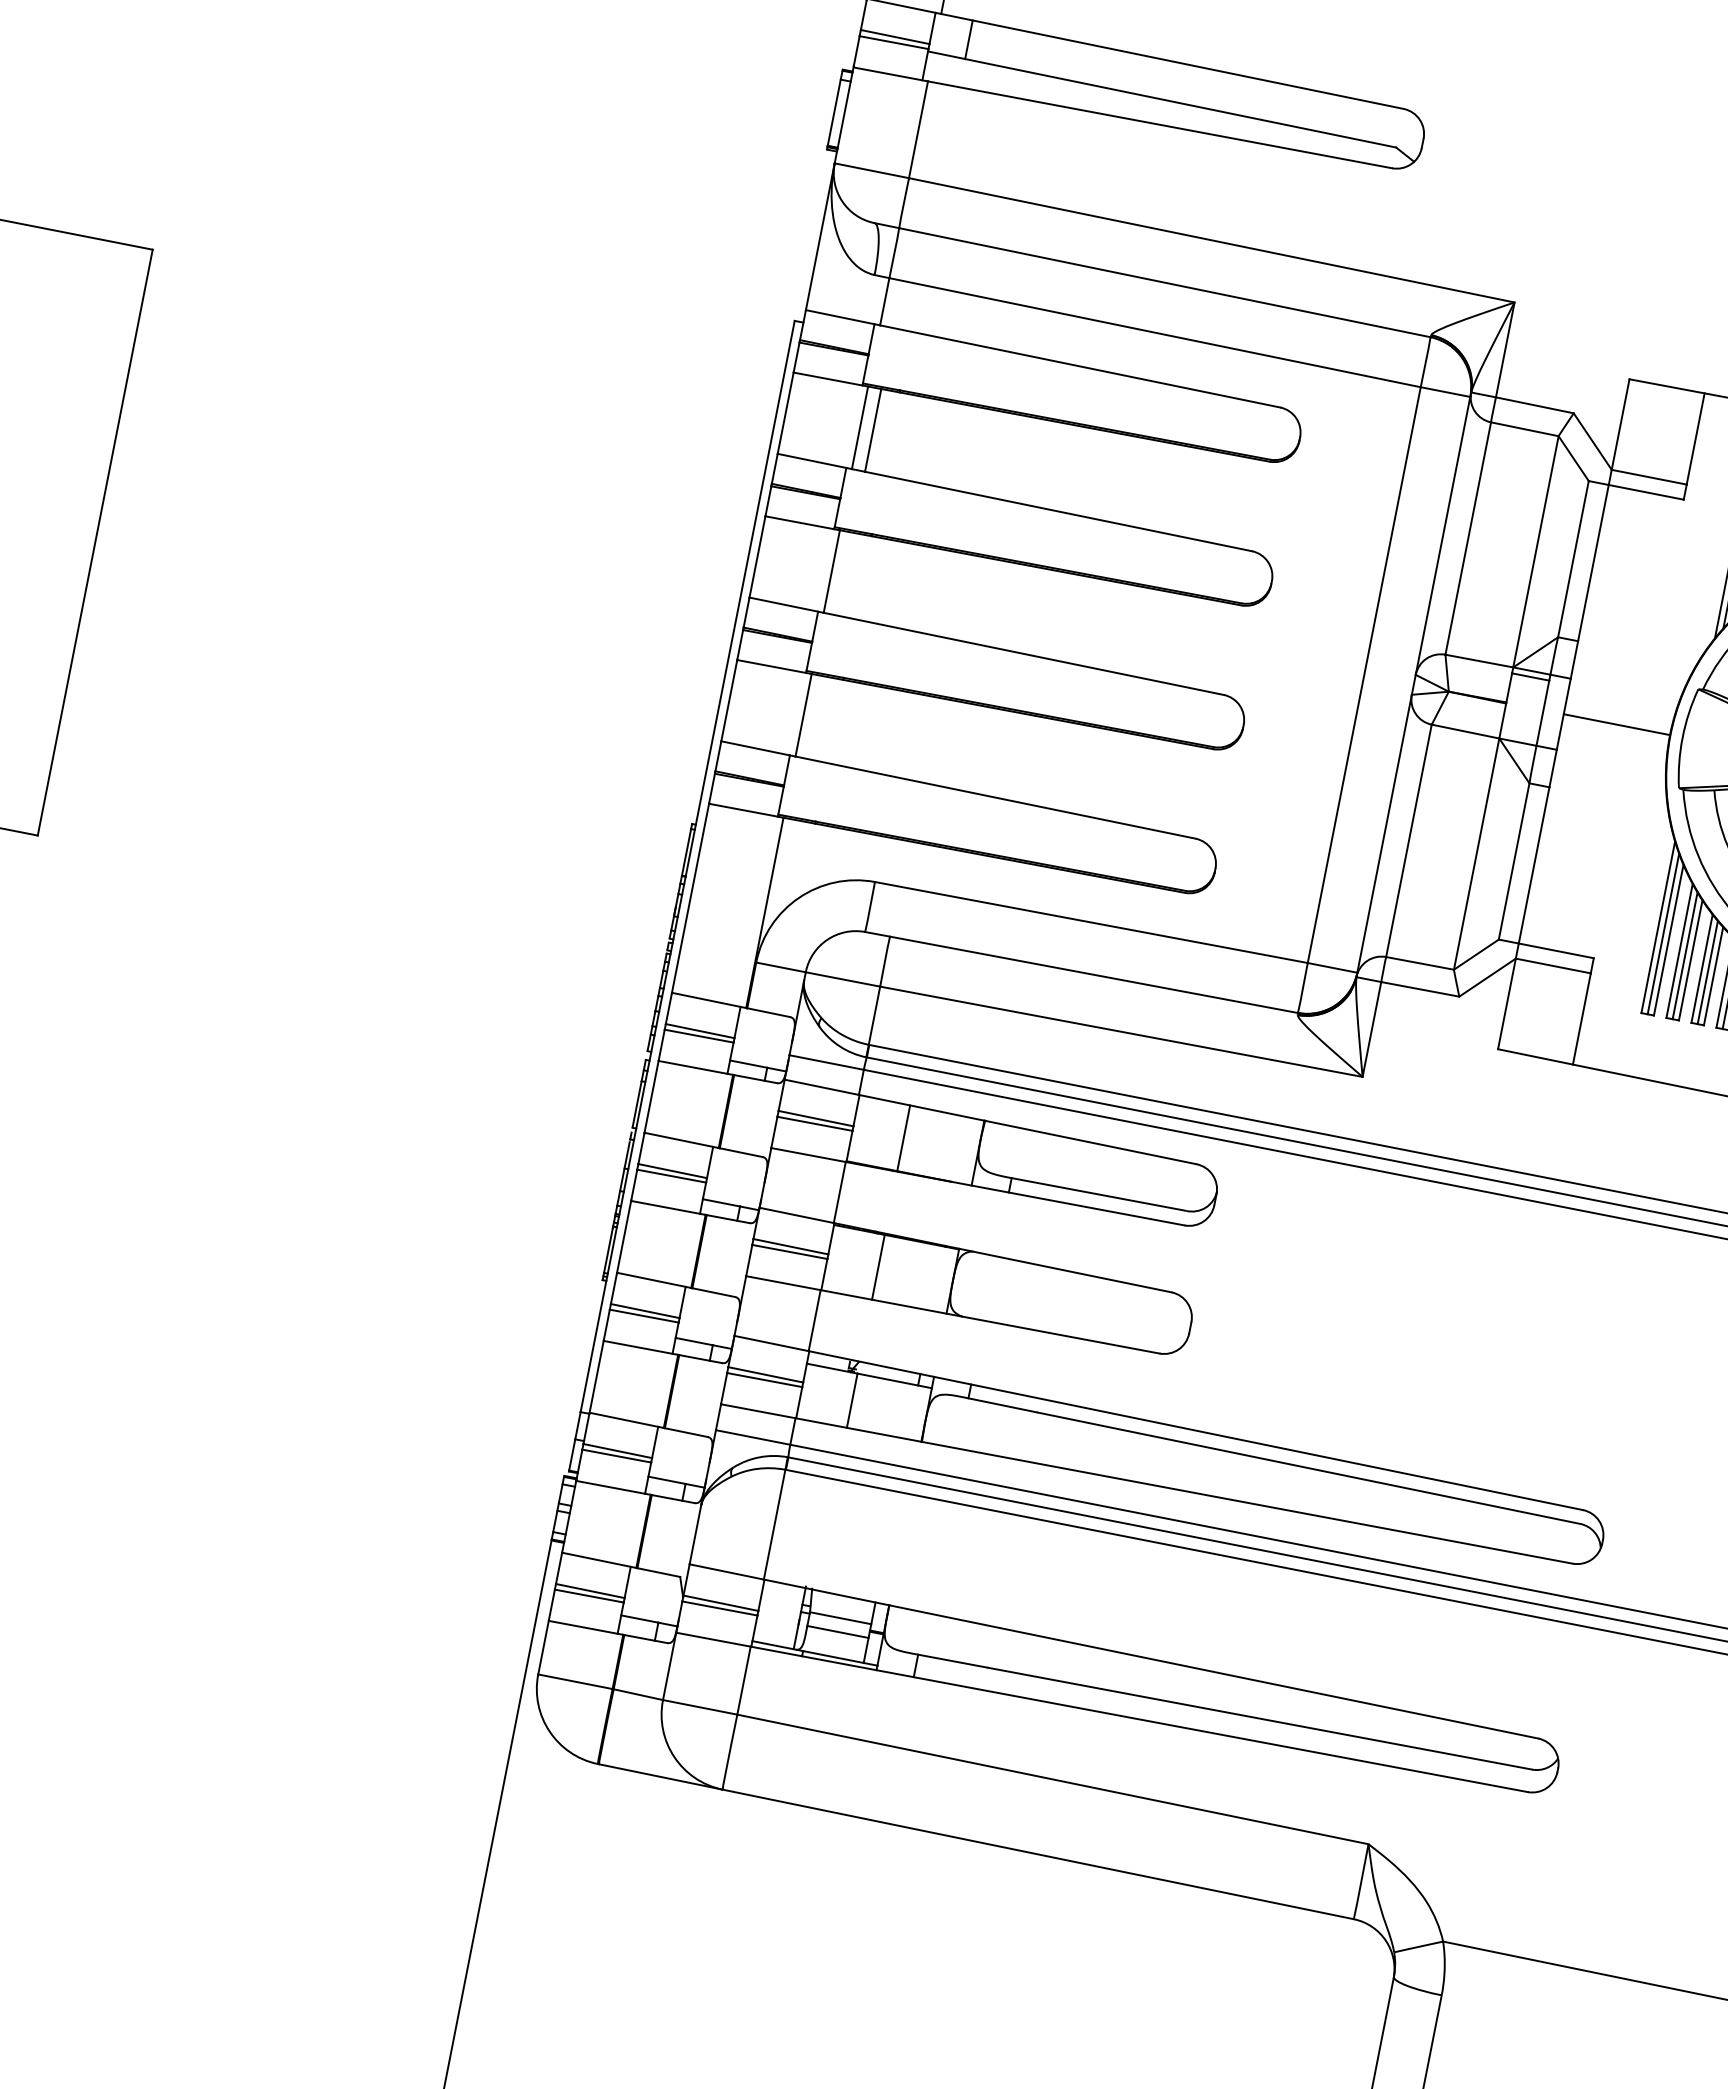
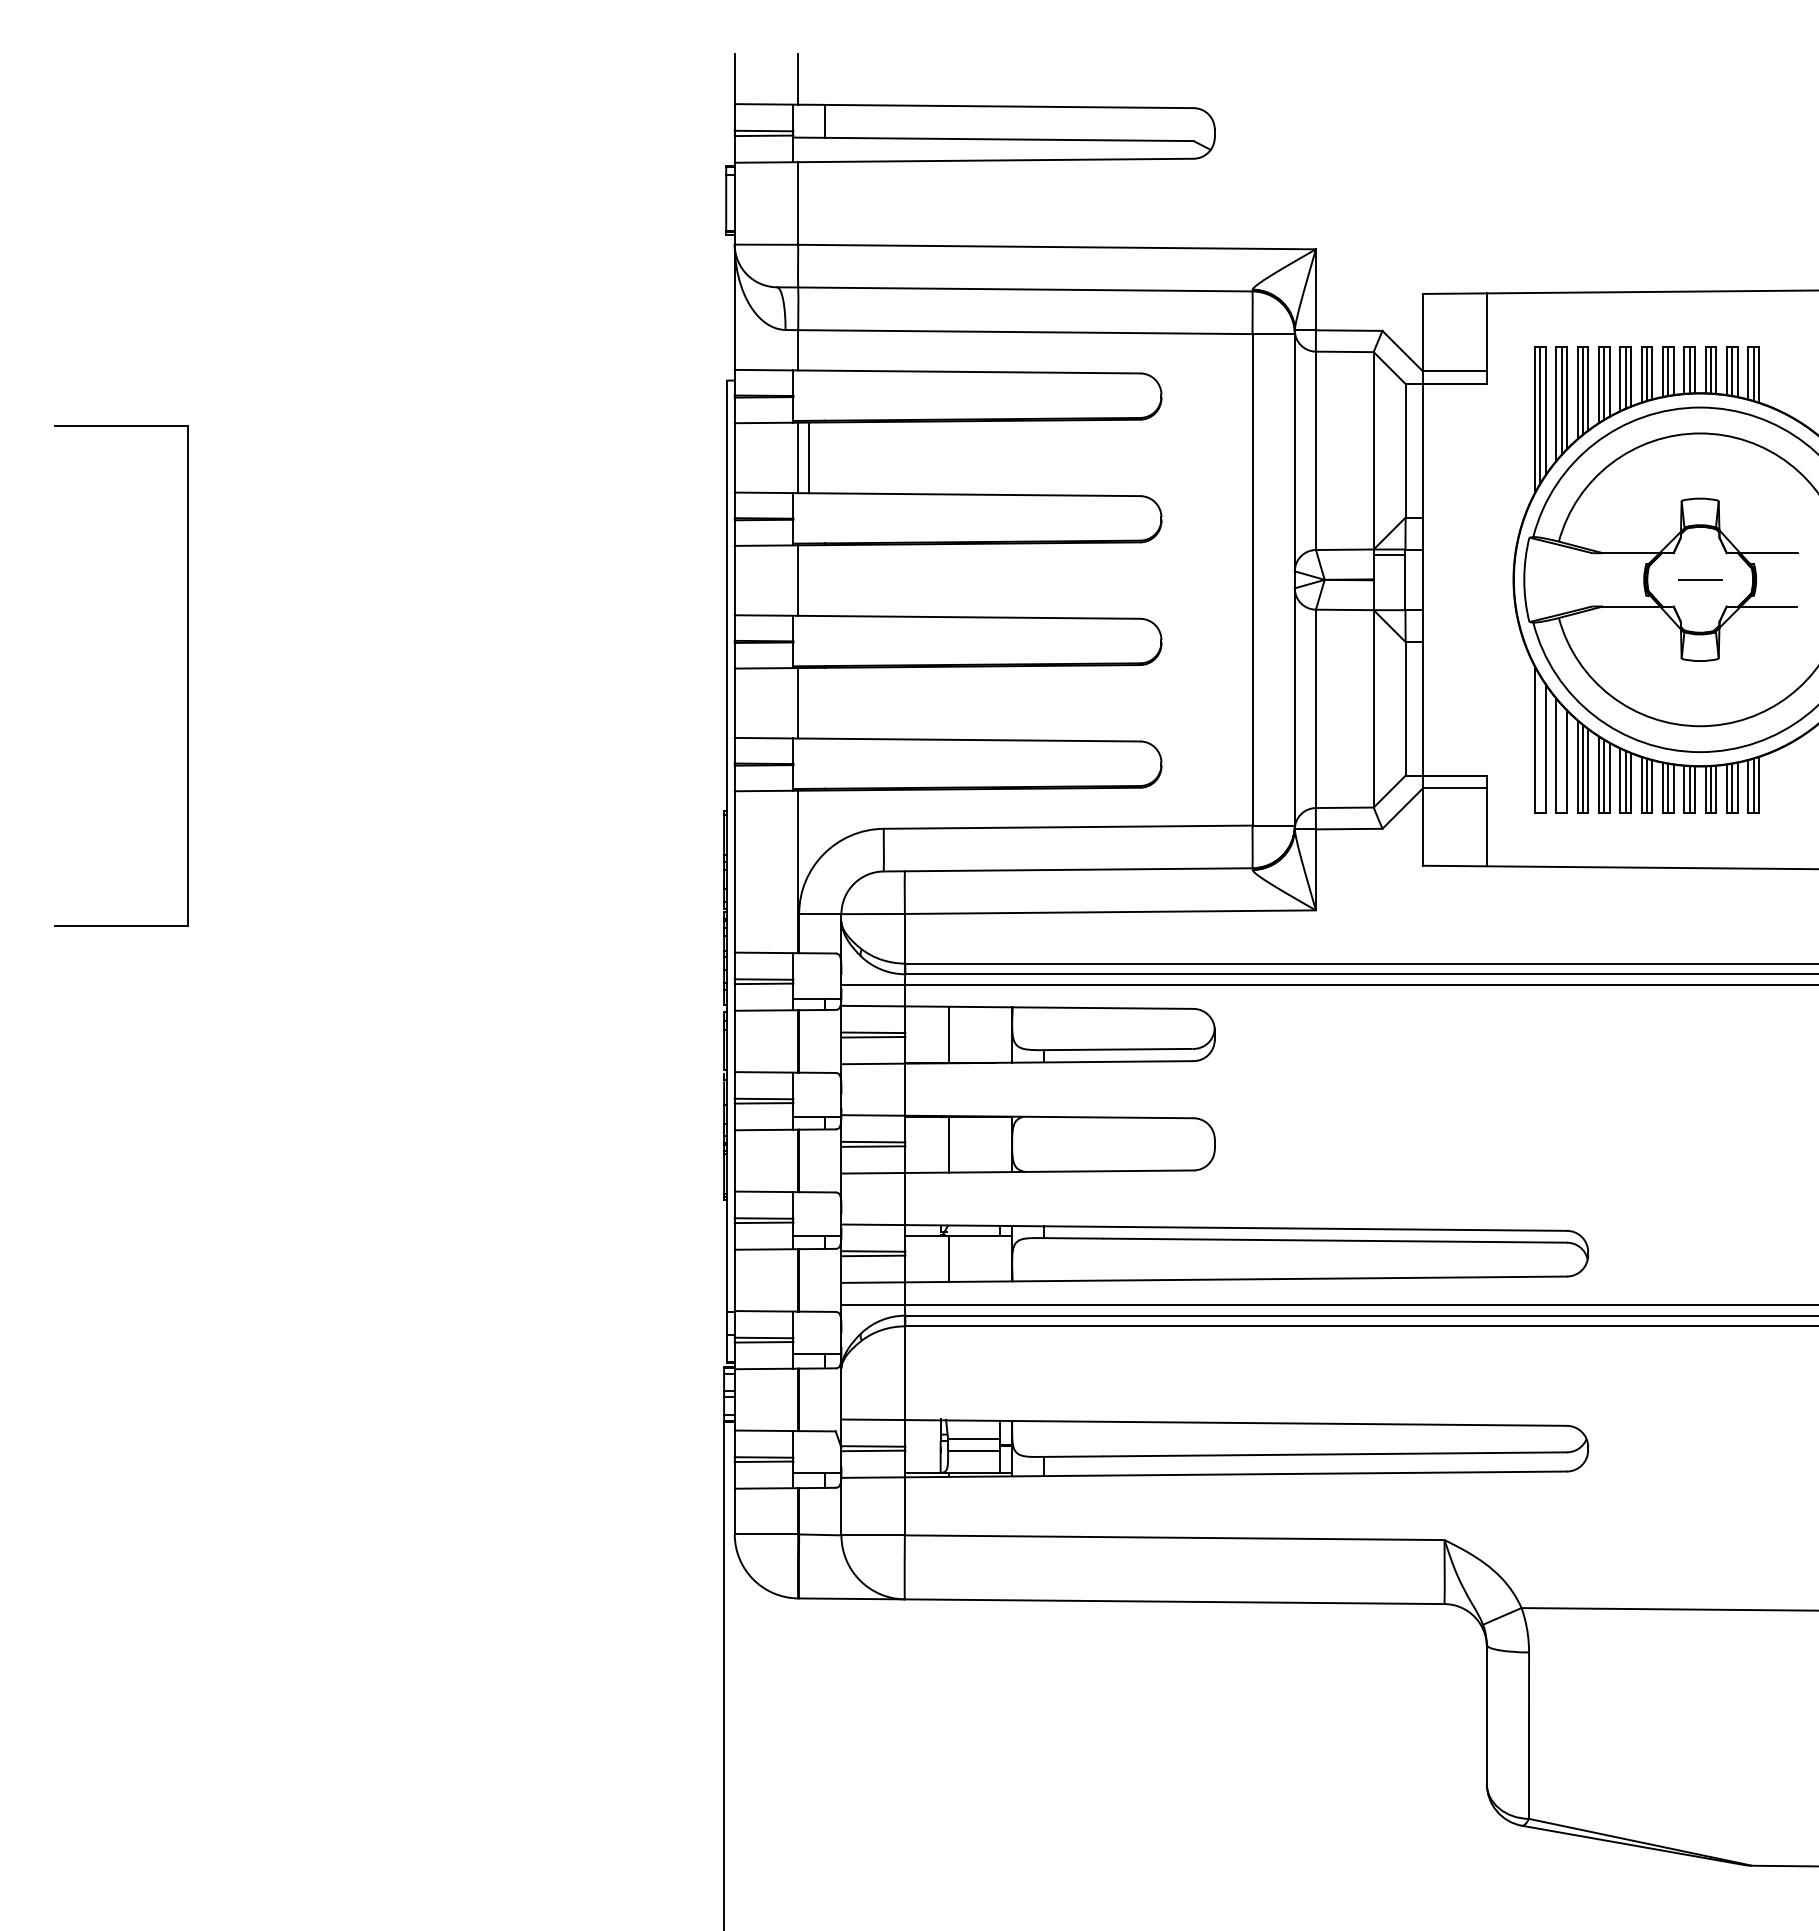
line: (1616, 724) -> (1467, 579), removed
line: (1664, 933) -> (1540, 743), removed
line: (1685, 955) -> (1561, 758), removed

